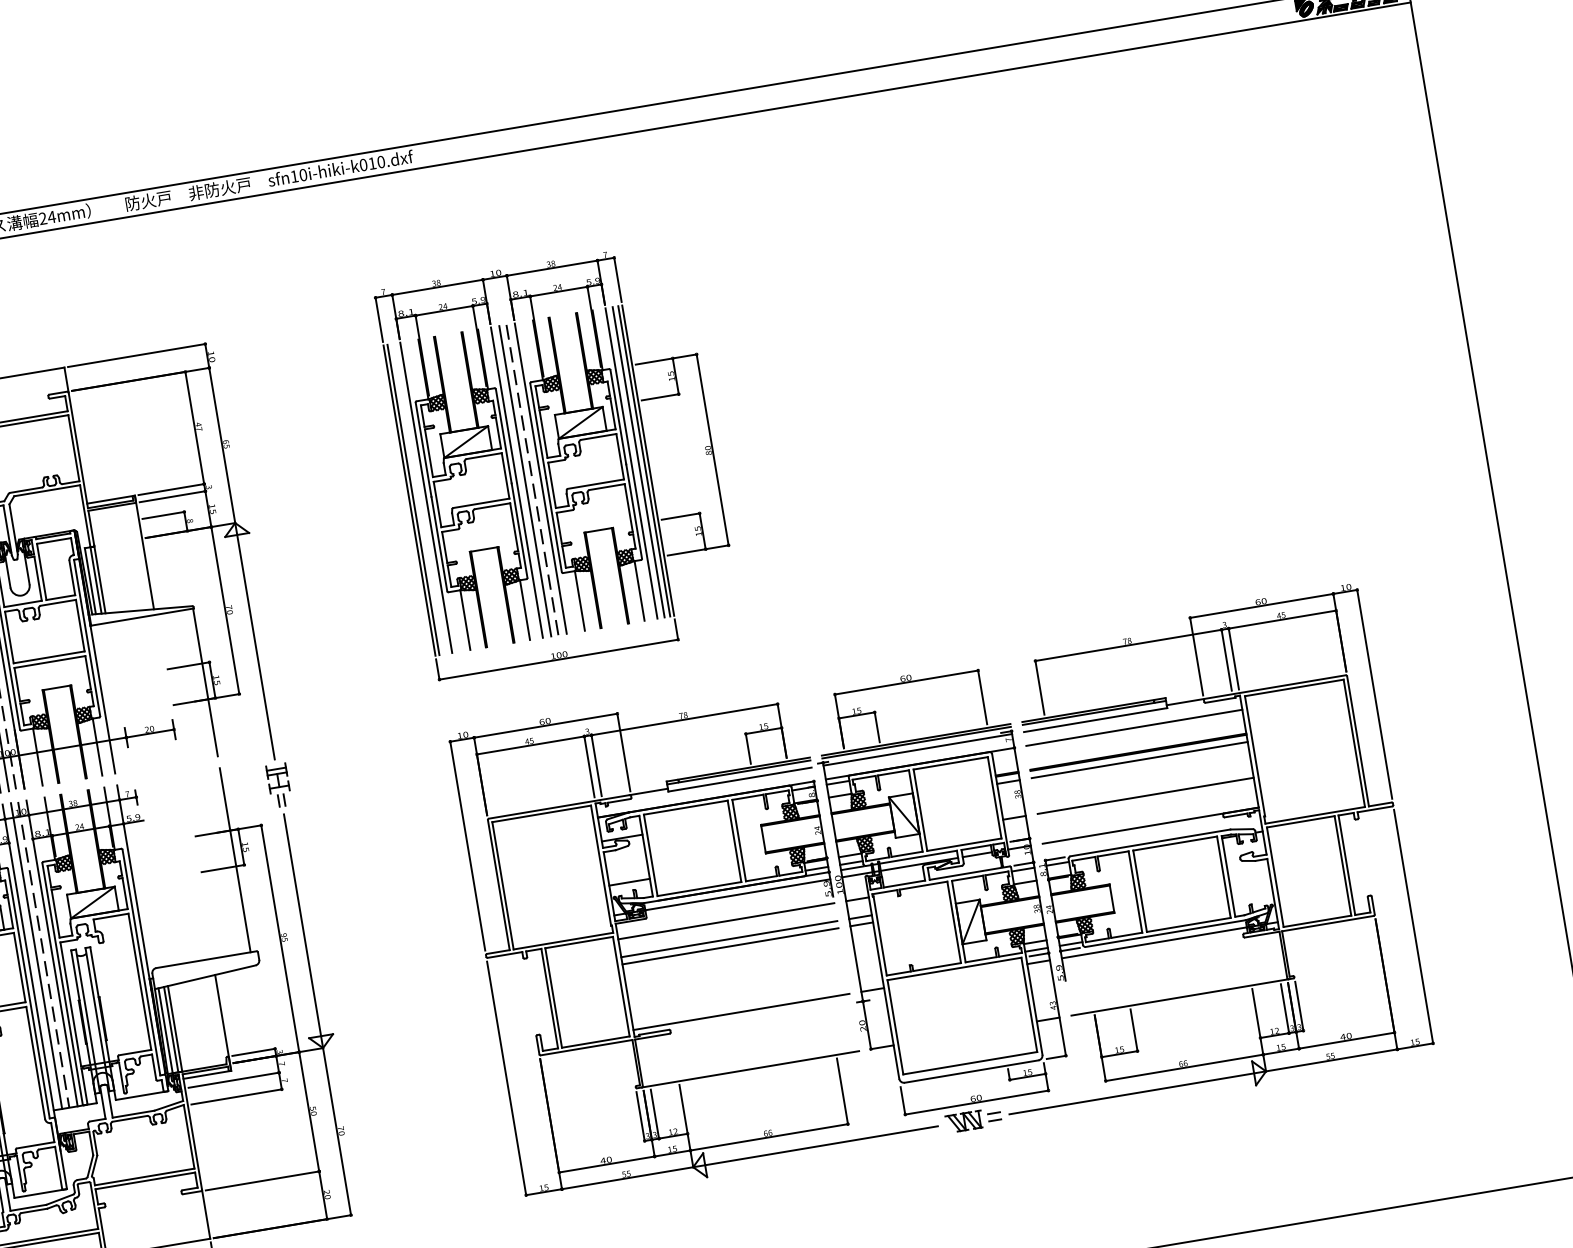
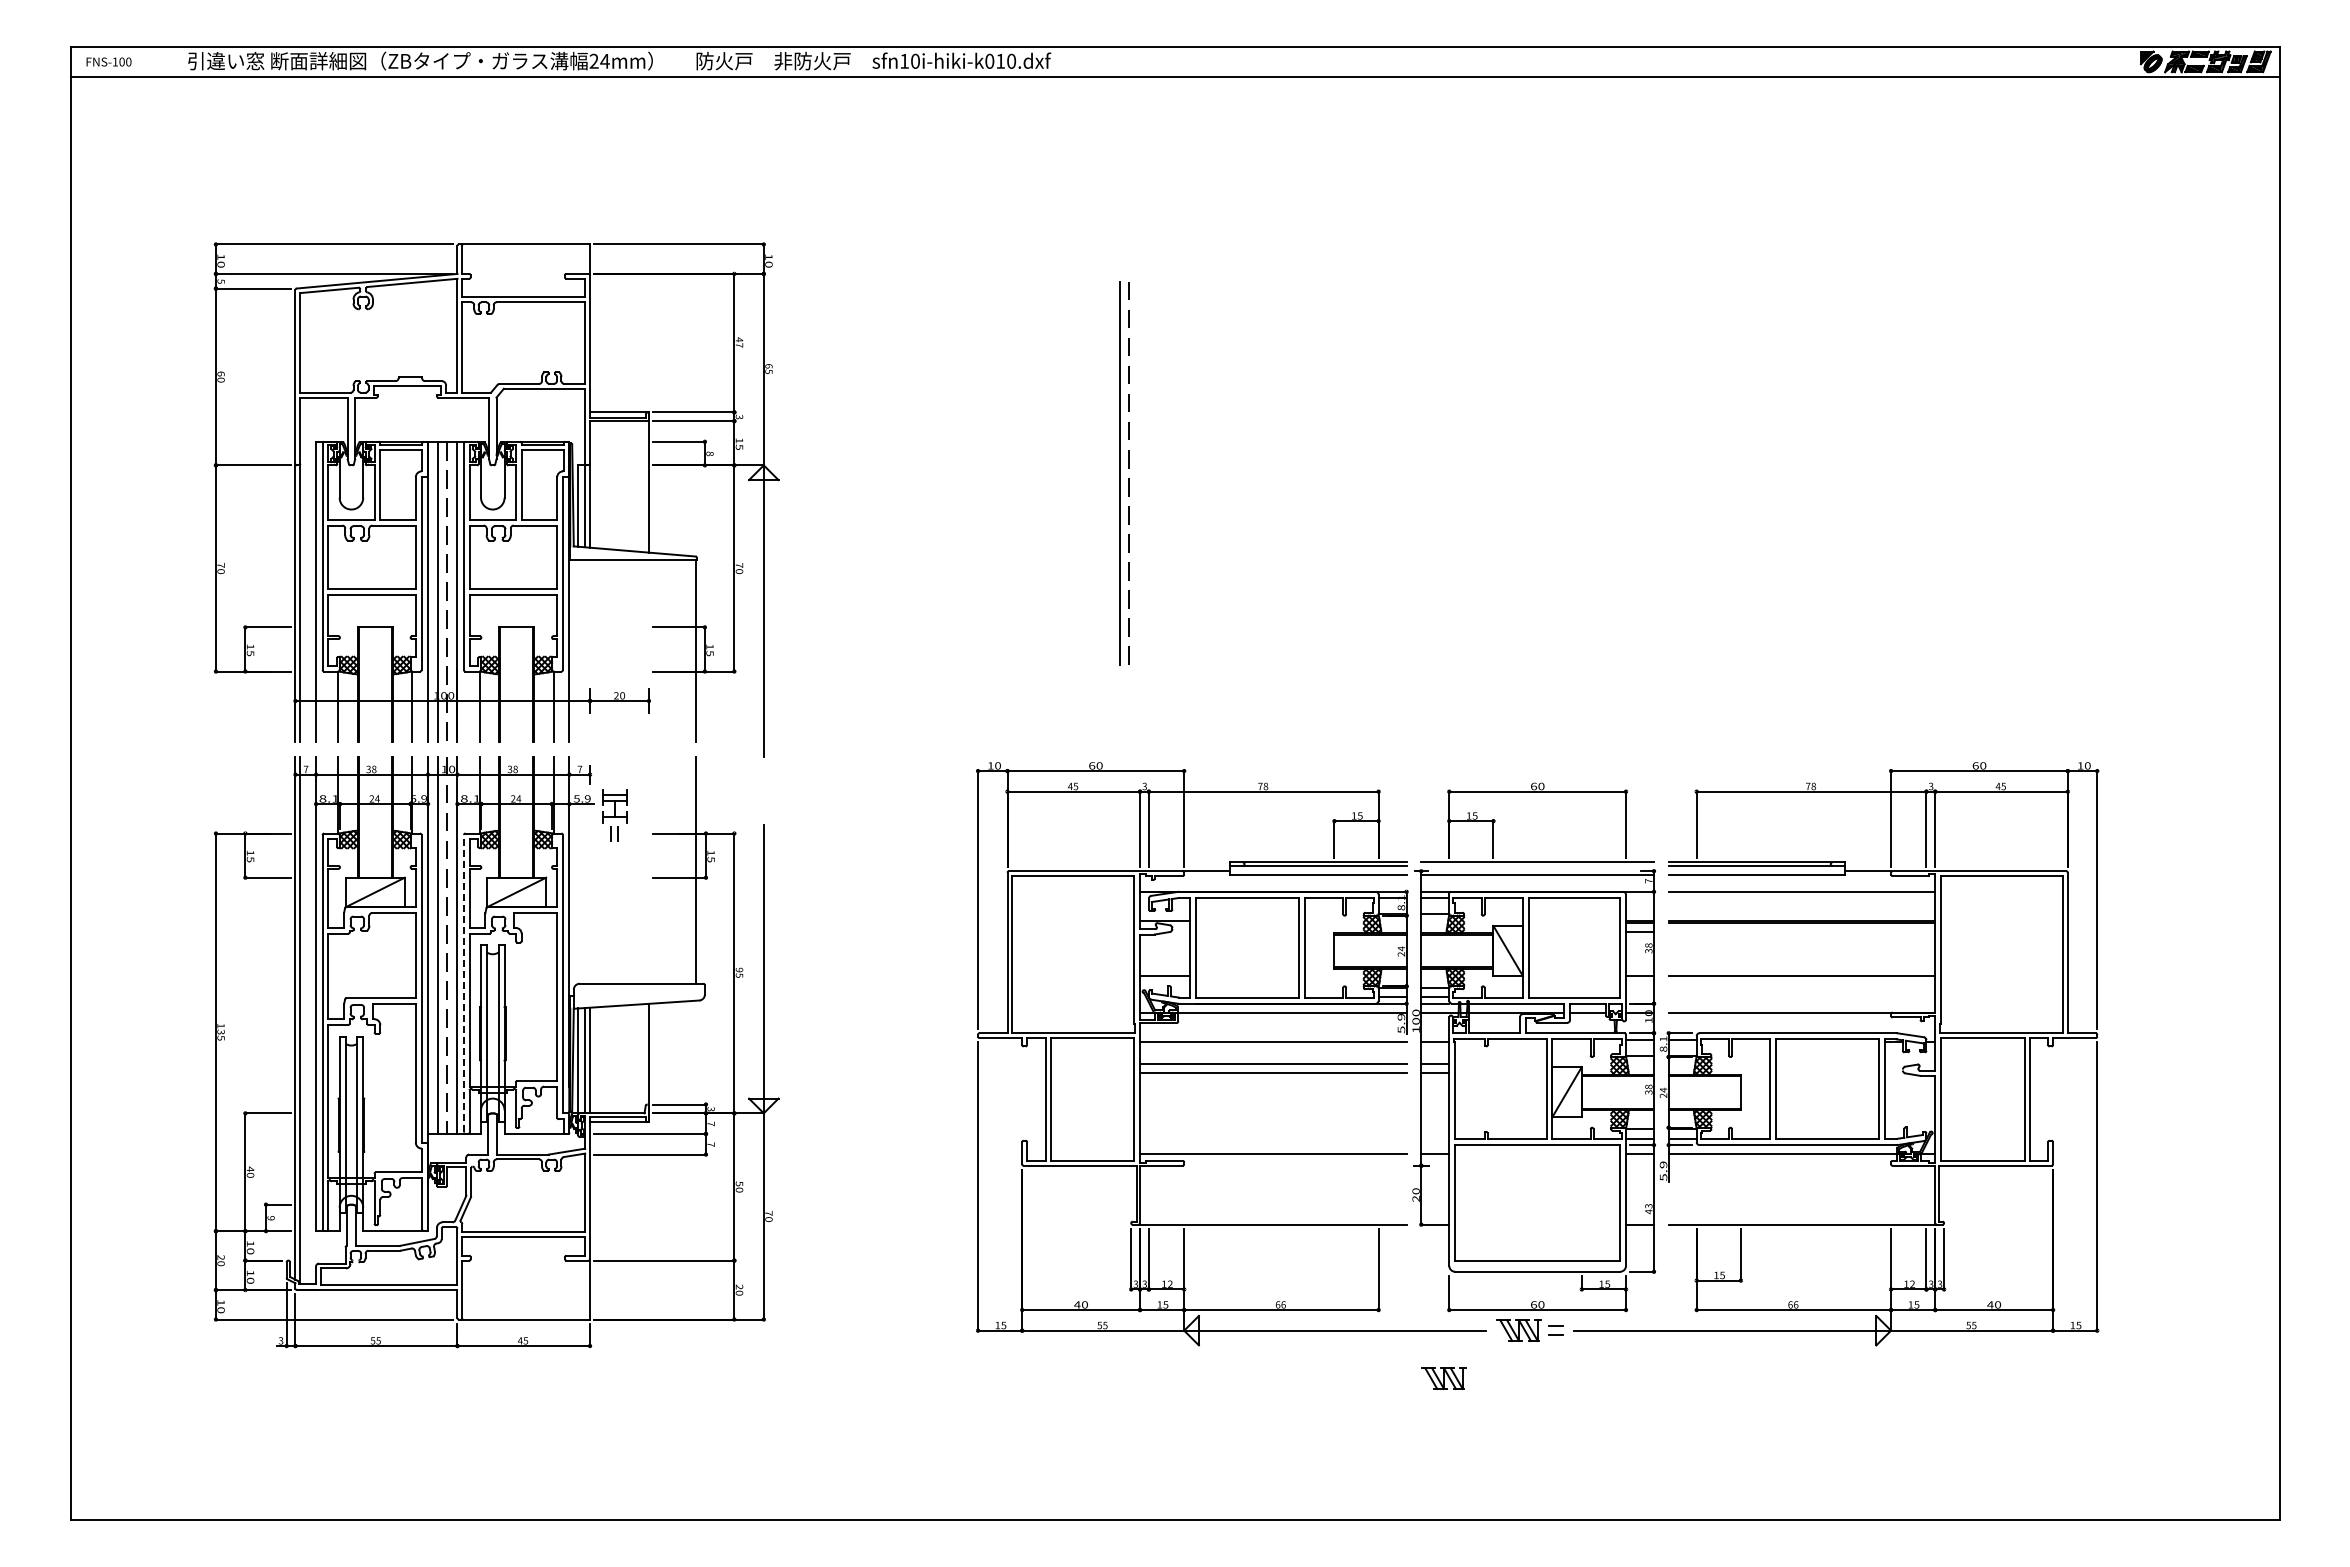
part: (558, 460) -> (1164, 455), removed
line: (916, 742) -> (1537, 865), removed
line: (1139, 760) -> (1801, 931), removed
part: (278, 785) -> (614, 815), moved
line: (62, 983) -> (463, 983), solid -> dashed
part: (909, 1170) -> (1443, 1378), added

